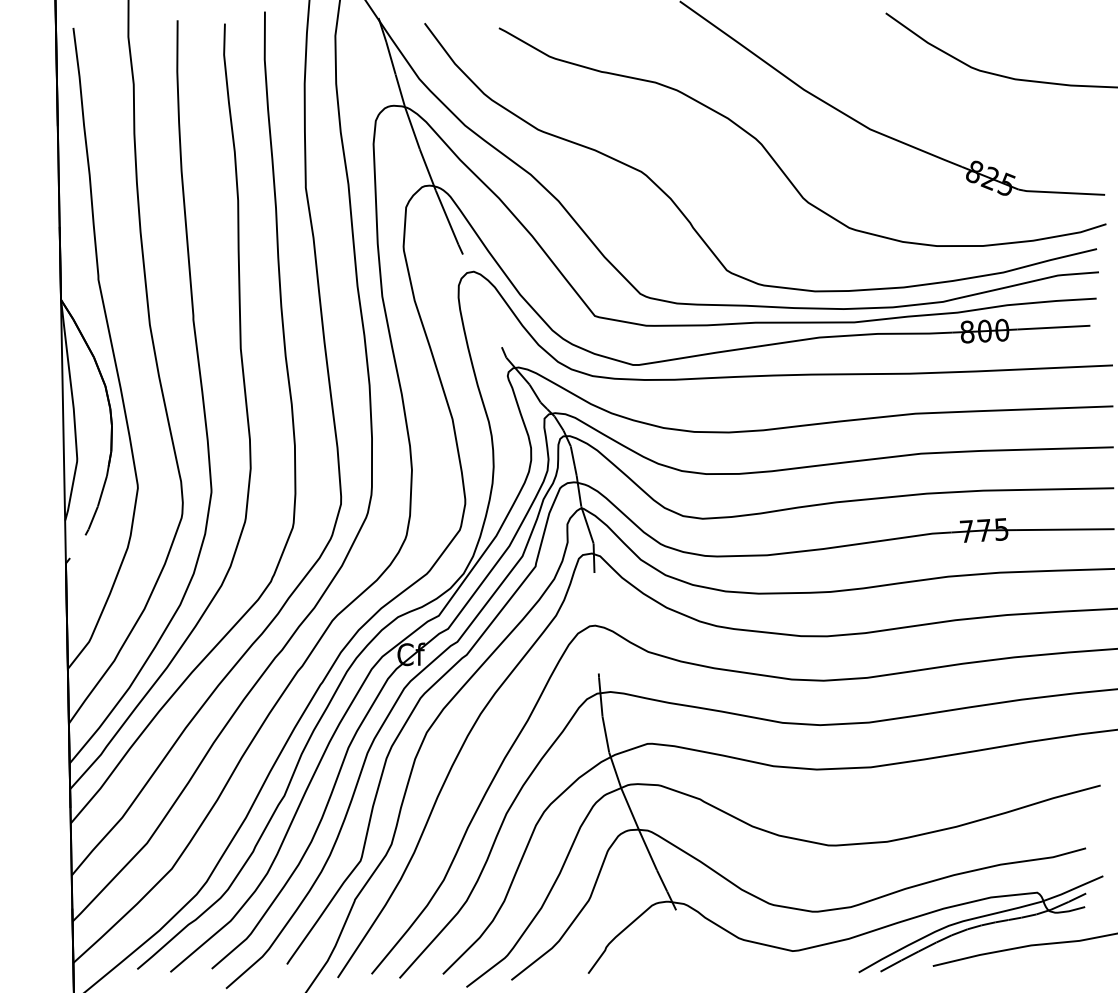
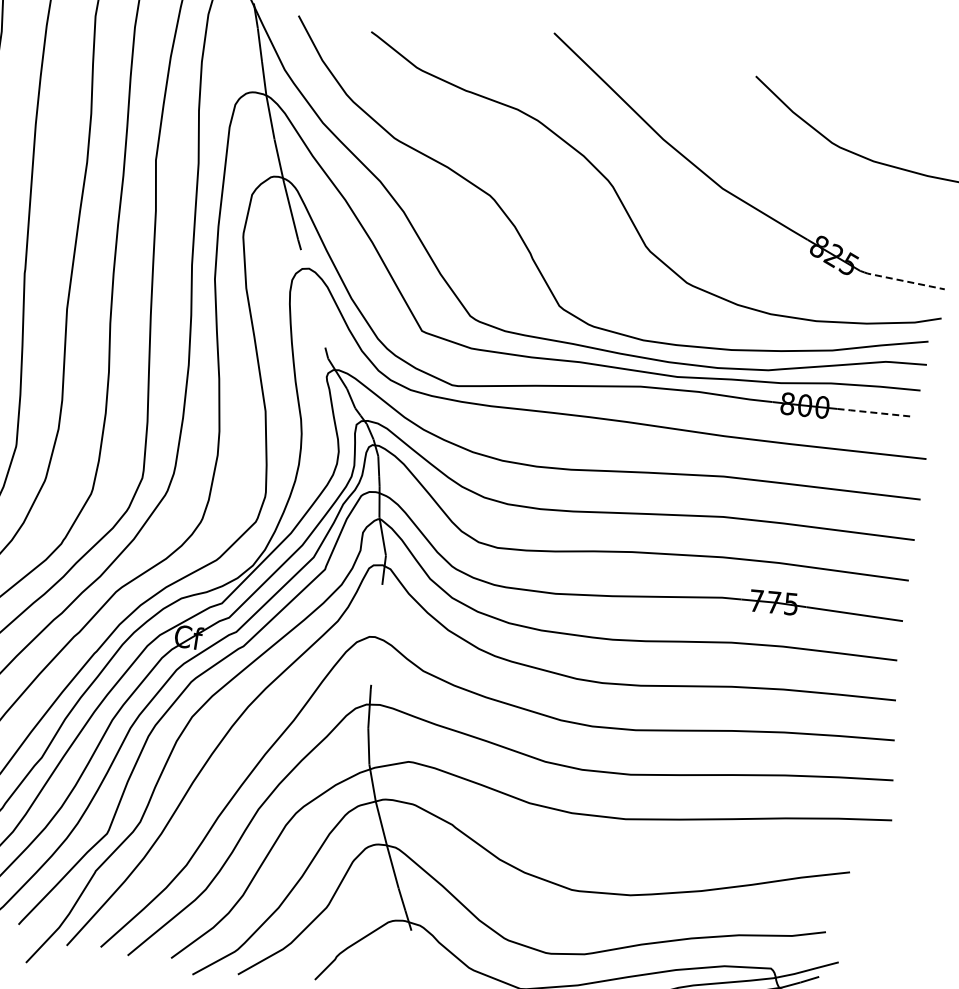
line: (1063, 192) -> (904, 280), solid -> dashed
line: (1053, 327) -> (873, 412), solid -> dashed

